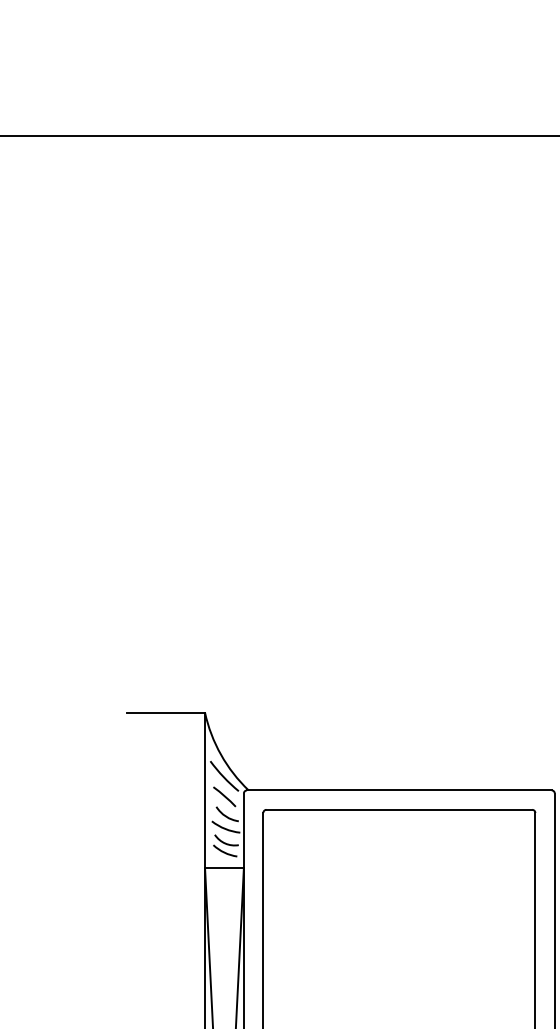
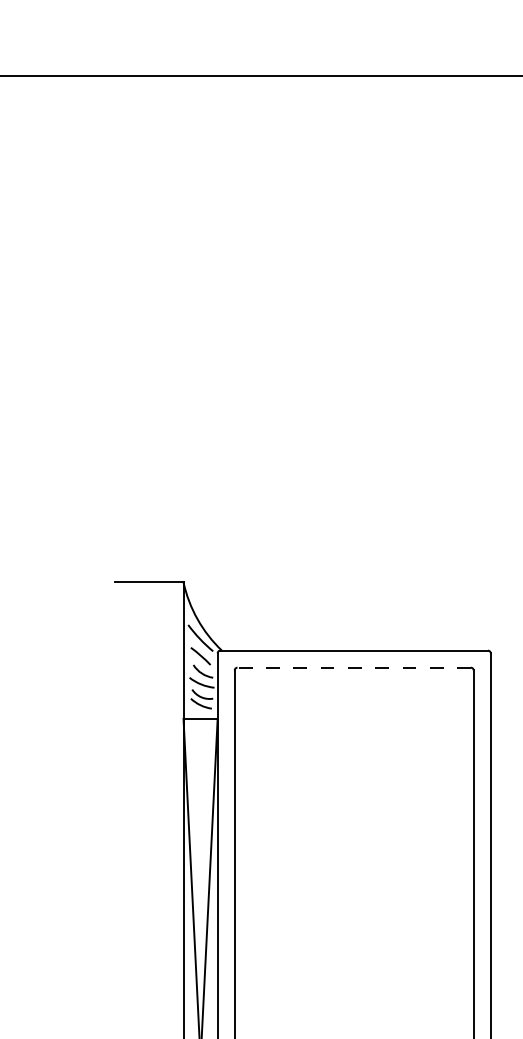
line: (399, 809) -> (354, 667), solid -> dashed

